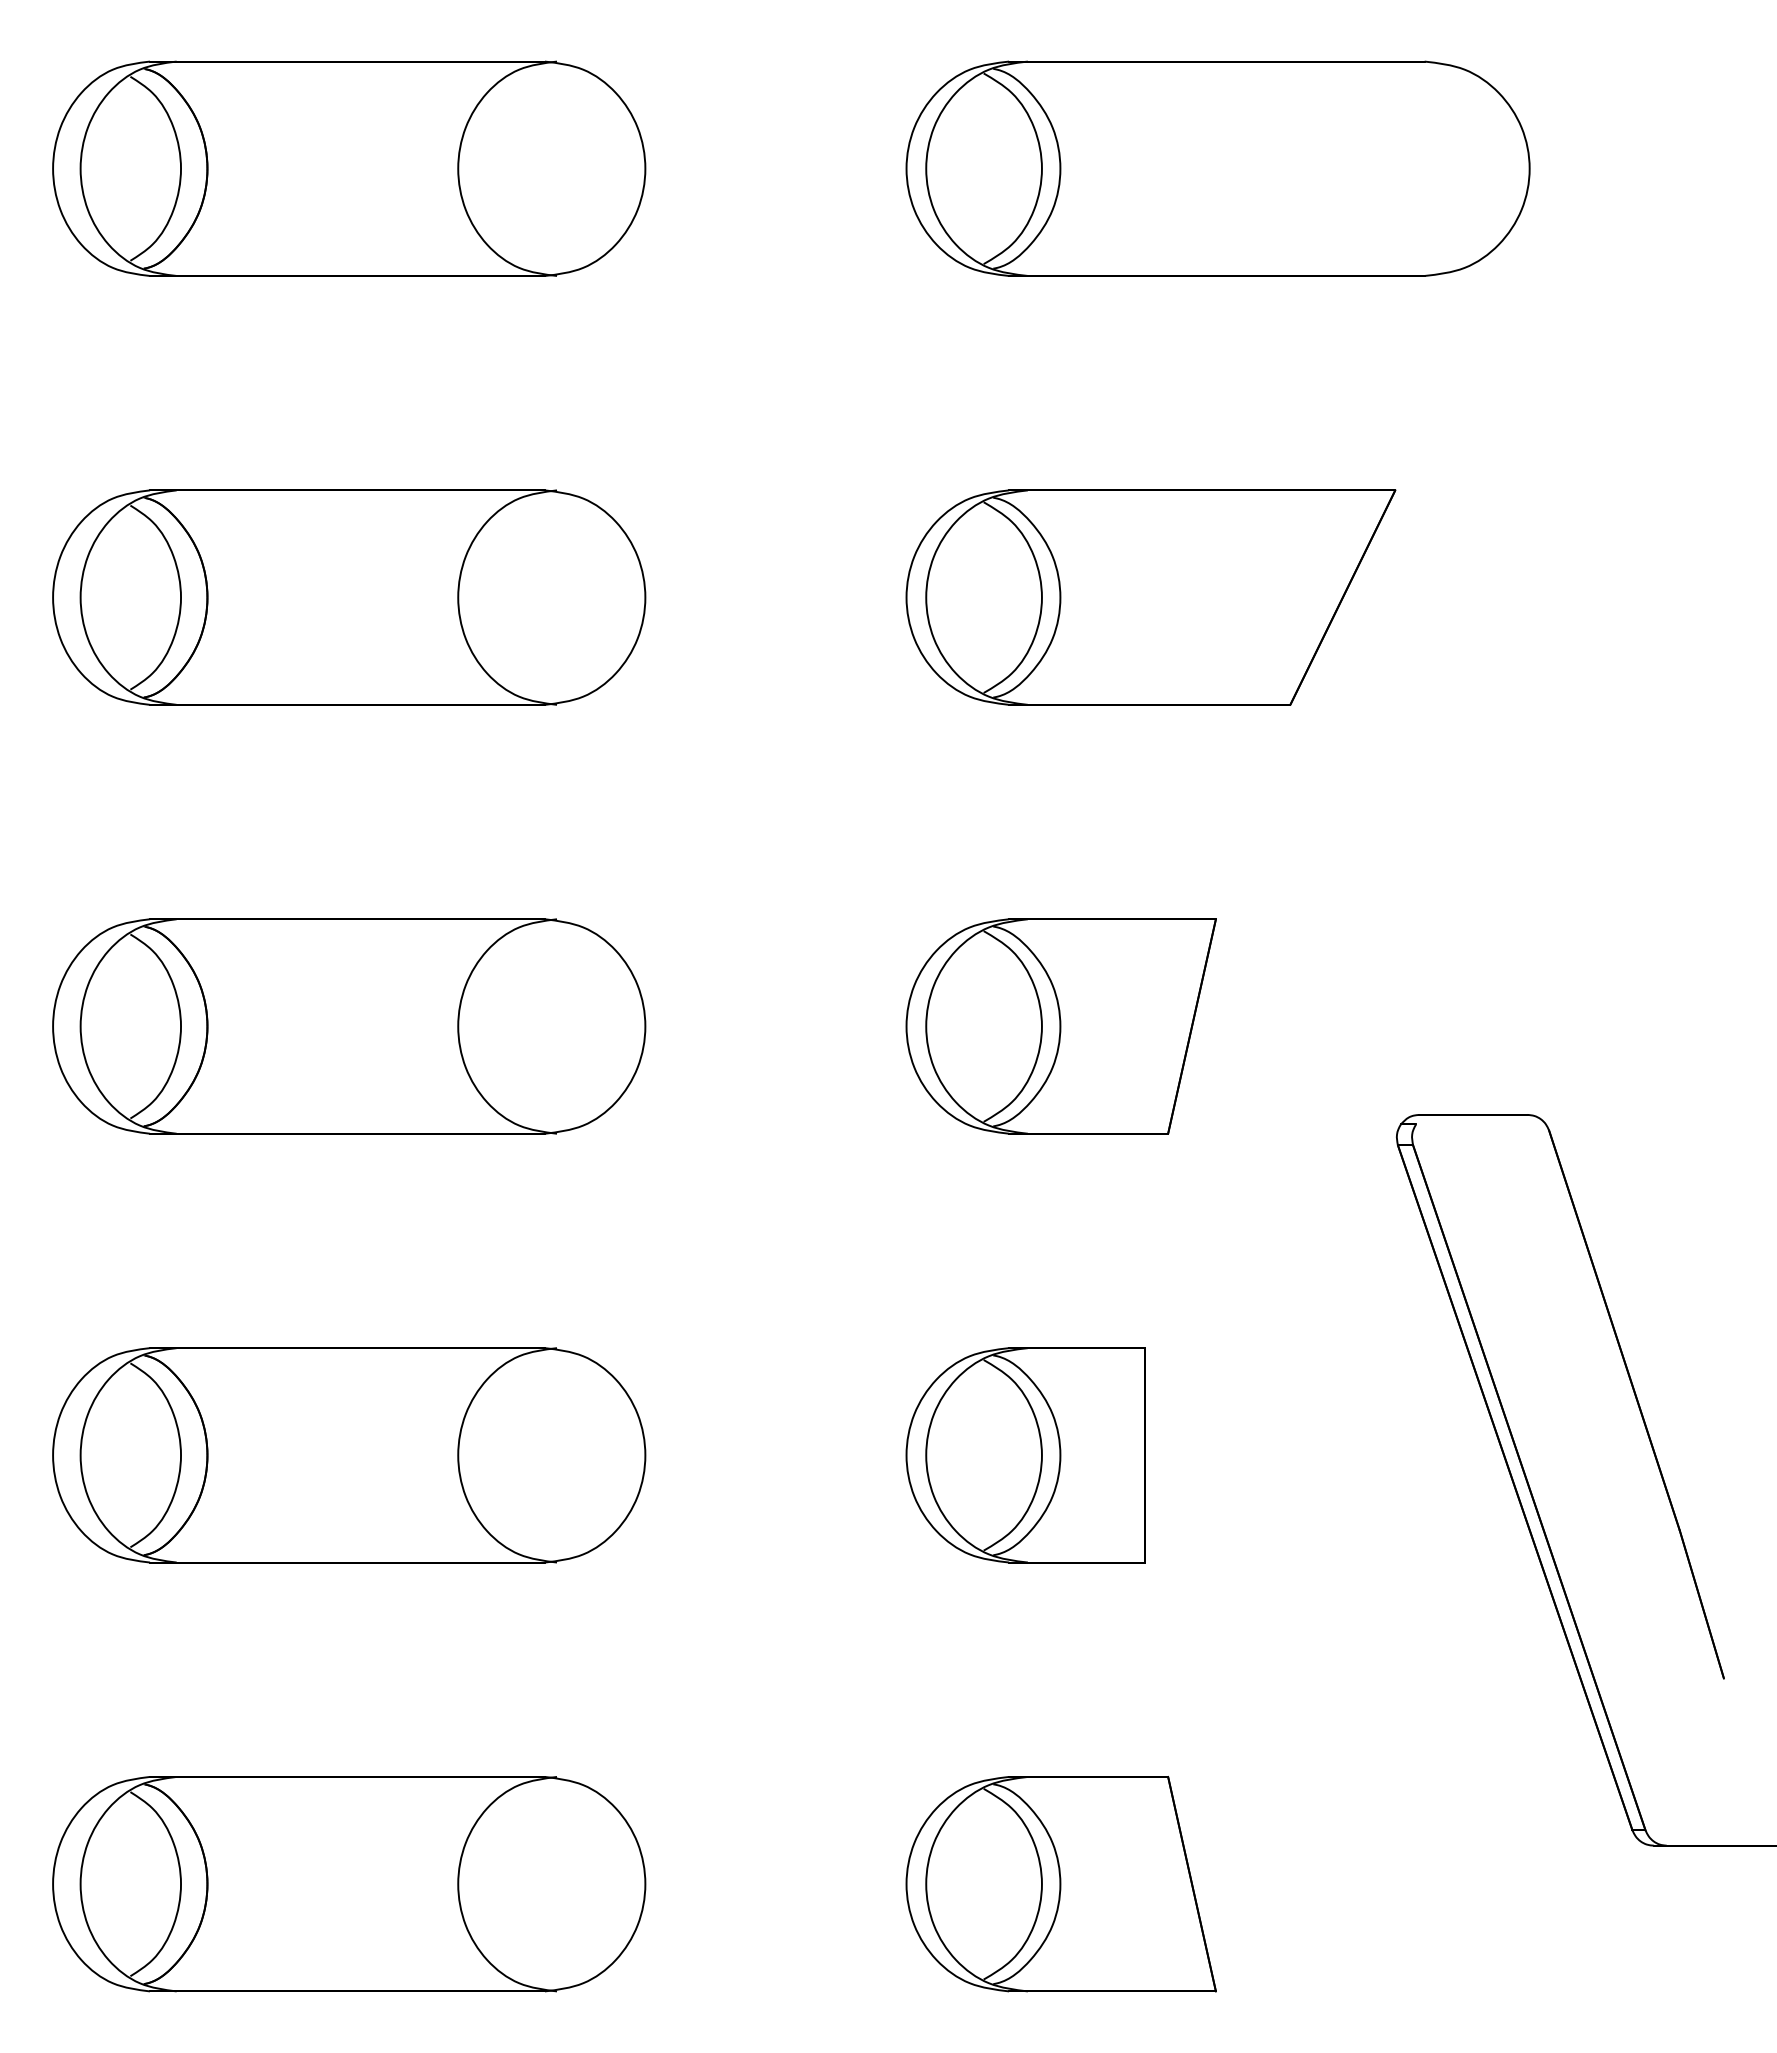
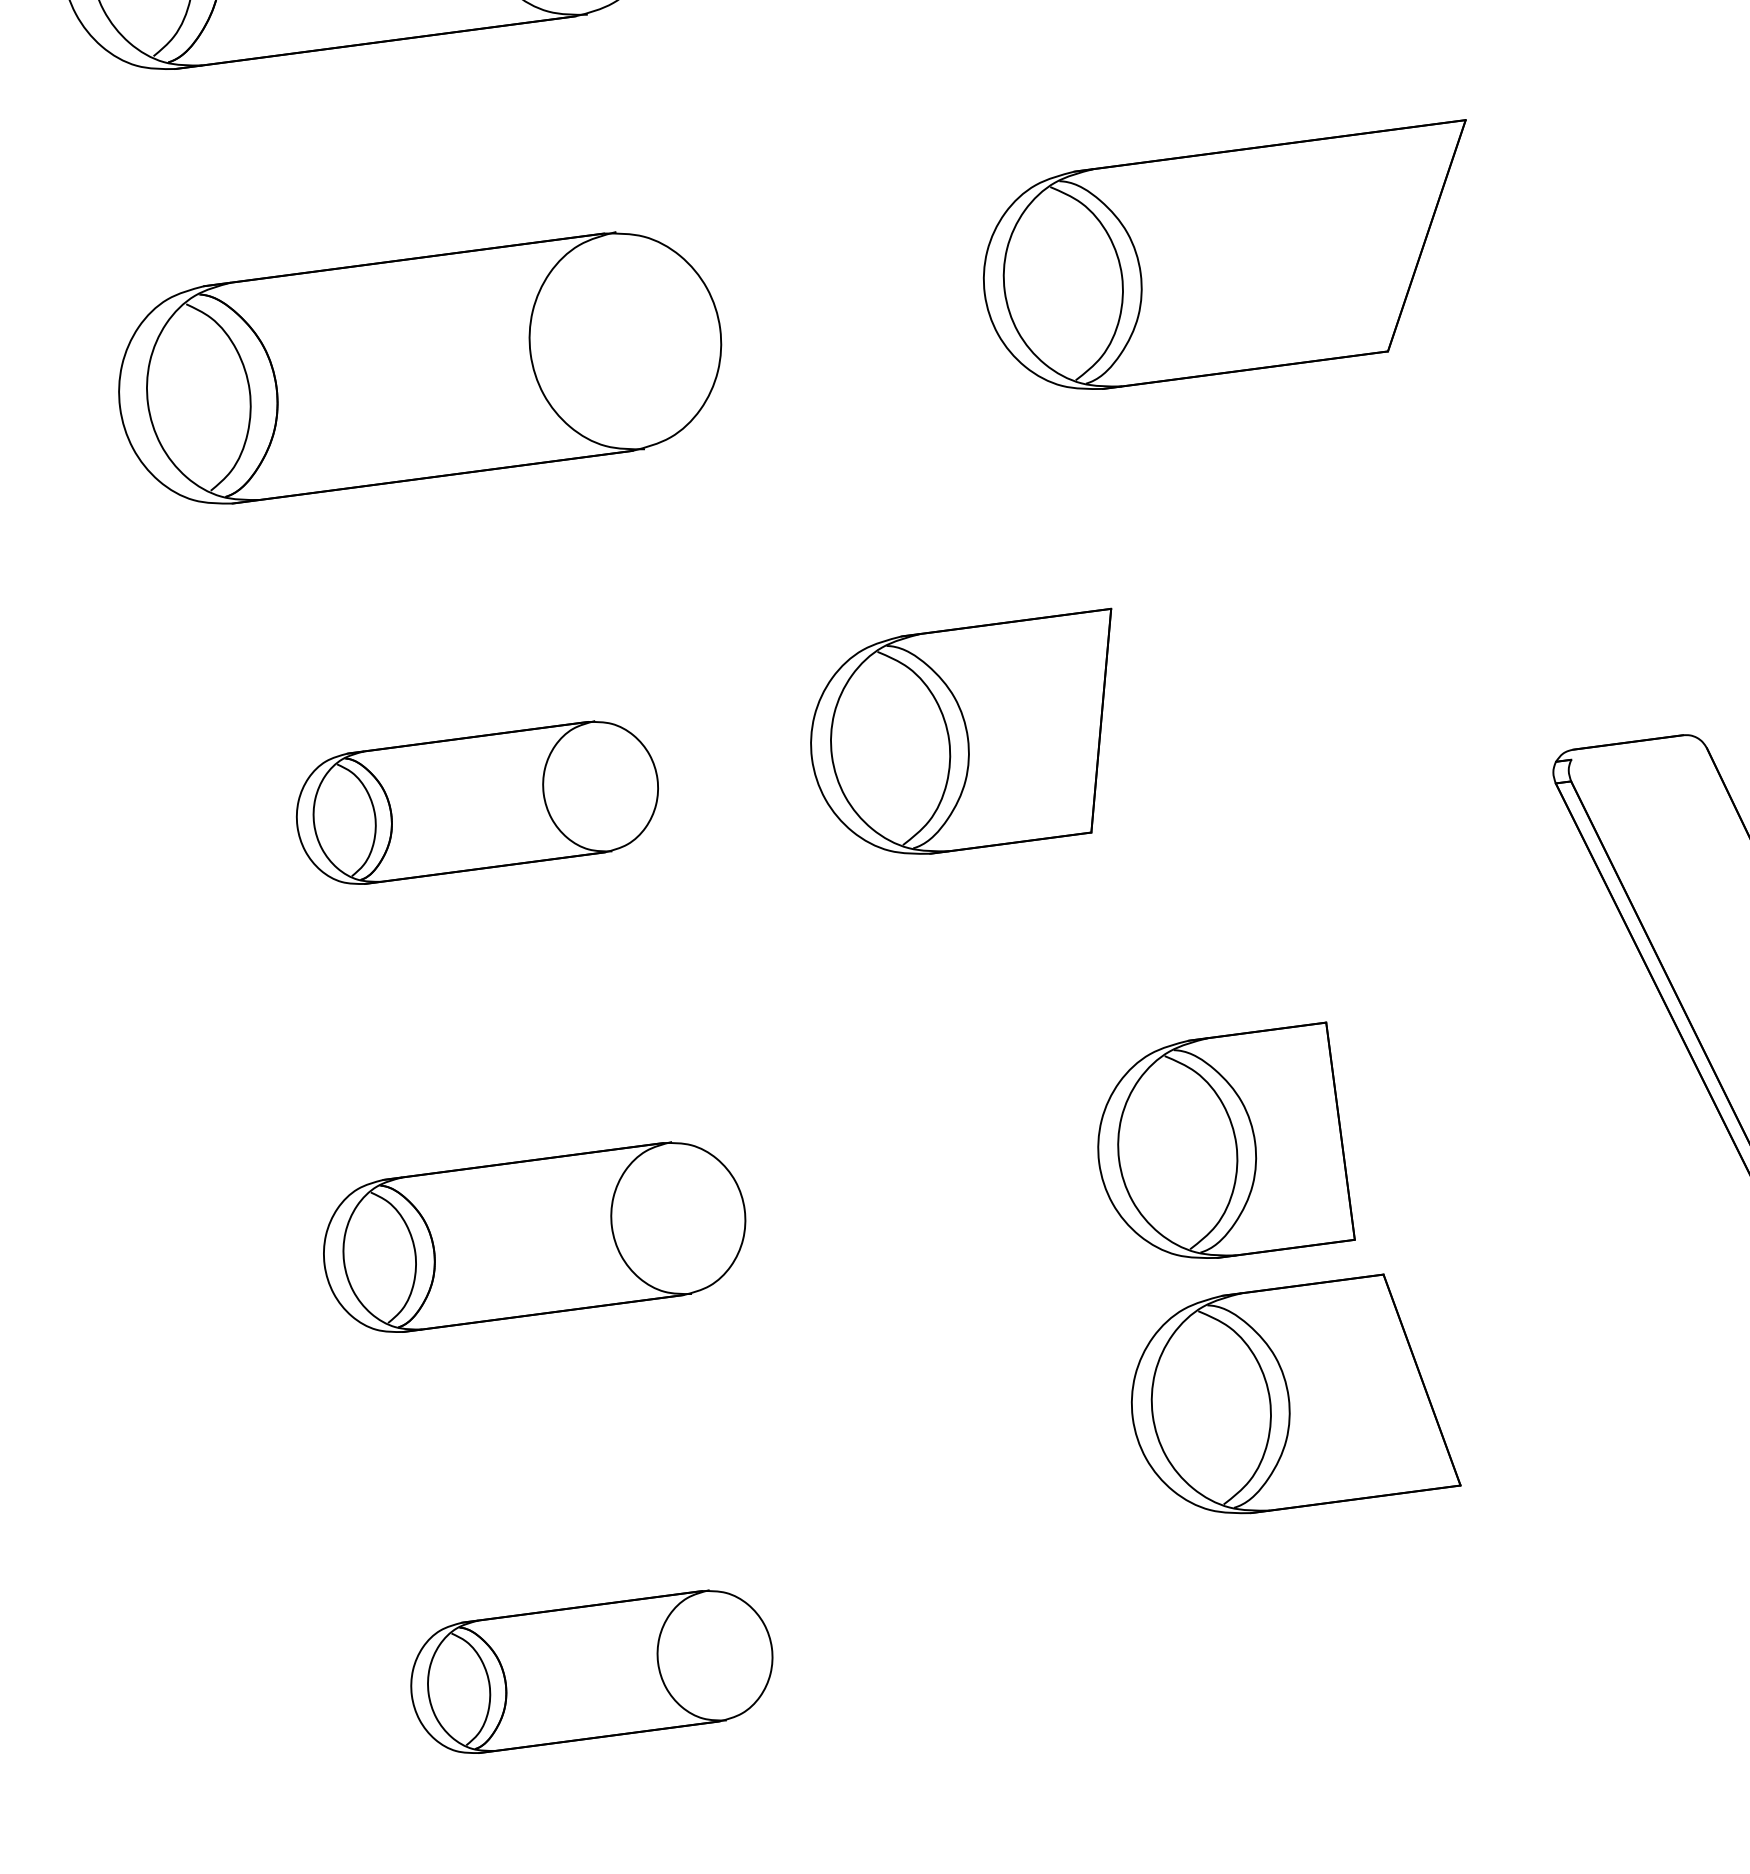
part: (349, 1026) -> (477, 802), size x0.6
part: (1060, 1026) -> (968, 738), moved
part: (349, 1455) -> (534, 1237), size x0.7
part: (349, 1884) -> (592, 1672), size x0.6
part: (1060, 1884) -> (1288, 1397), moved

